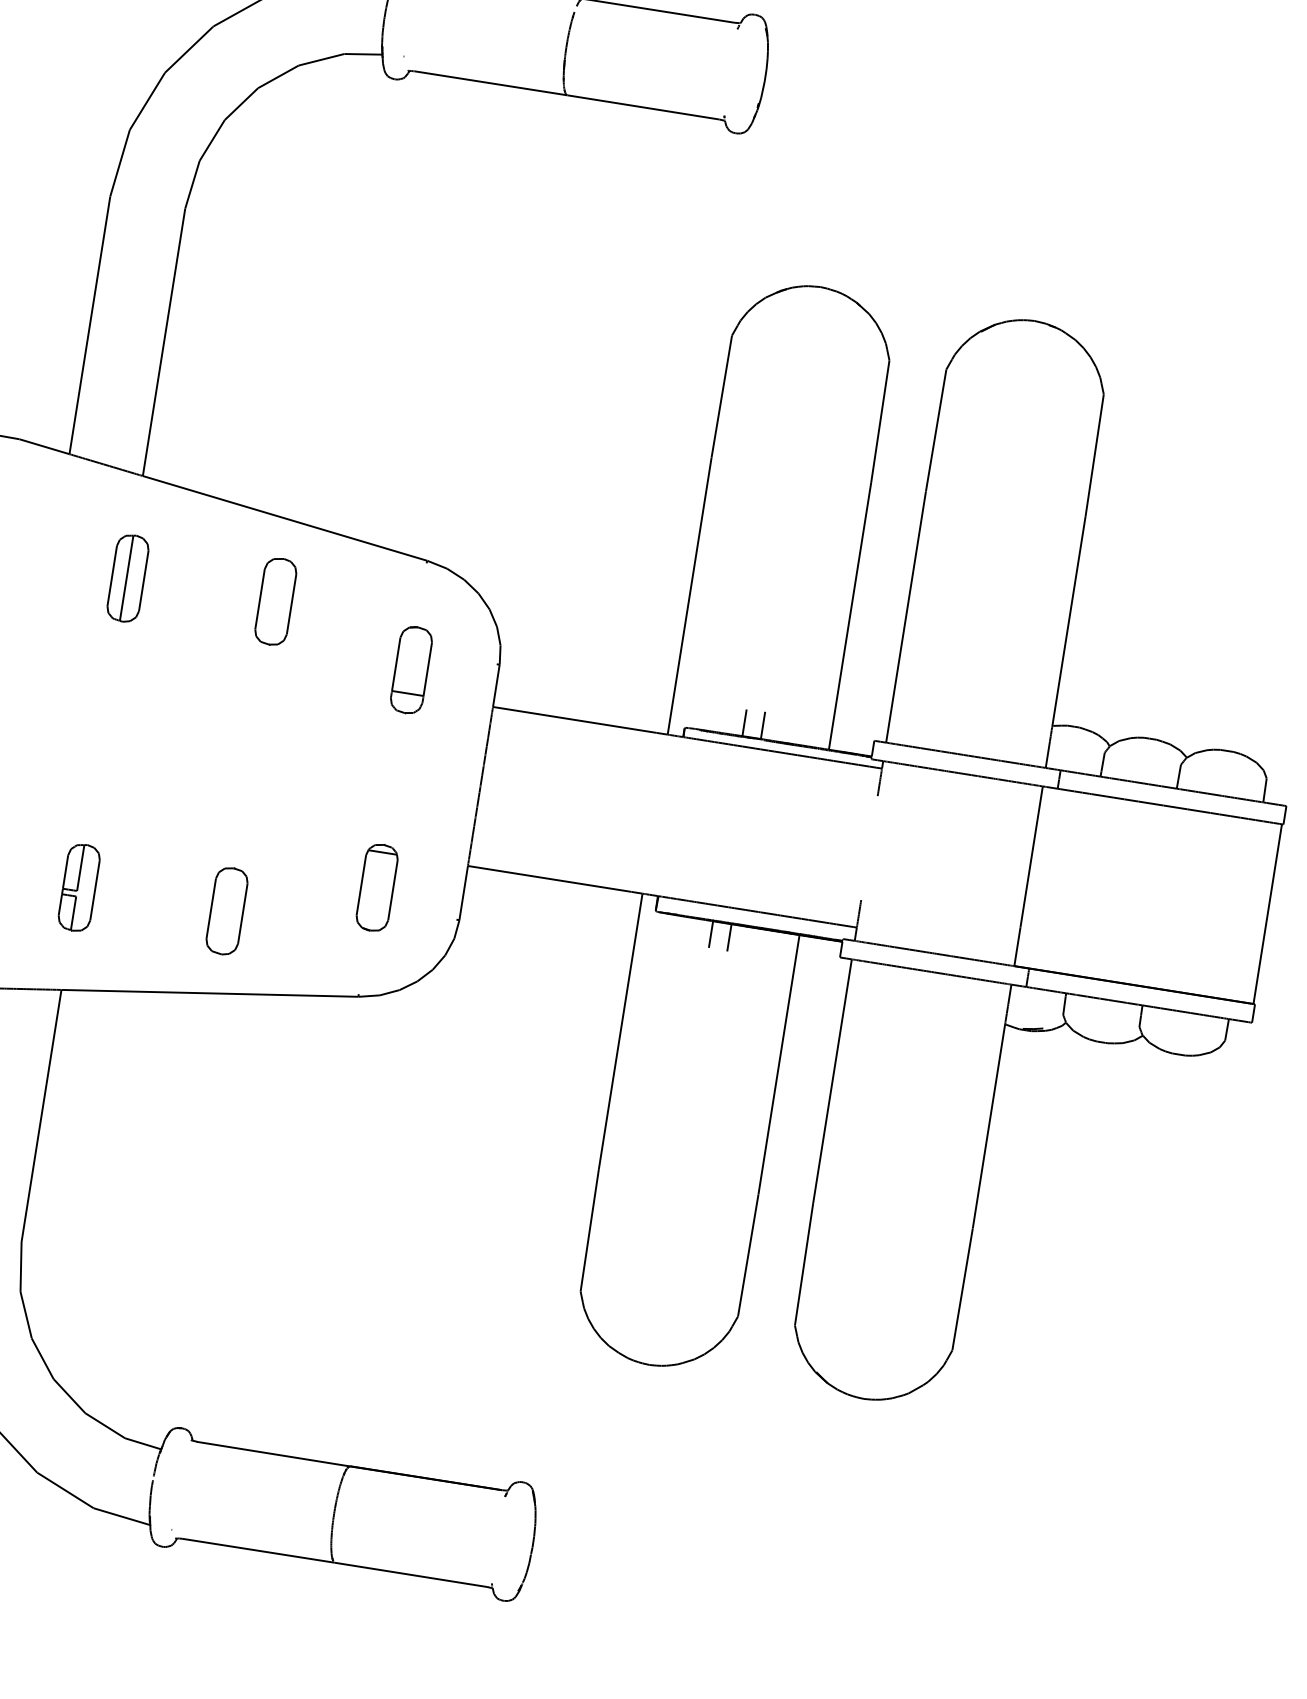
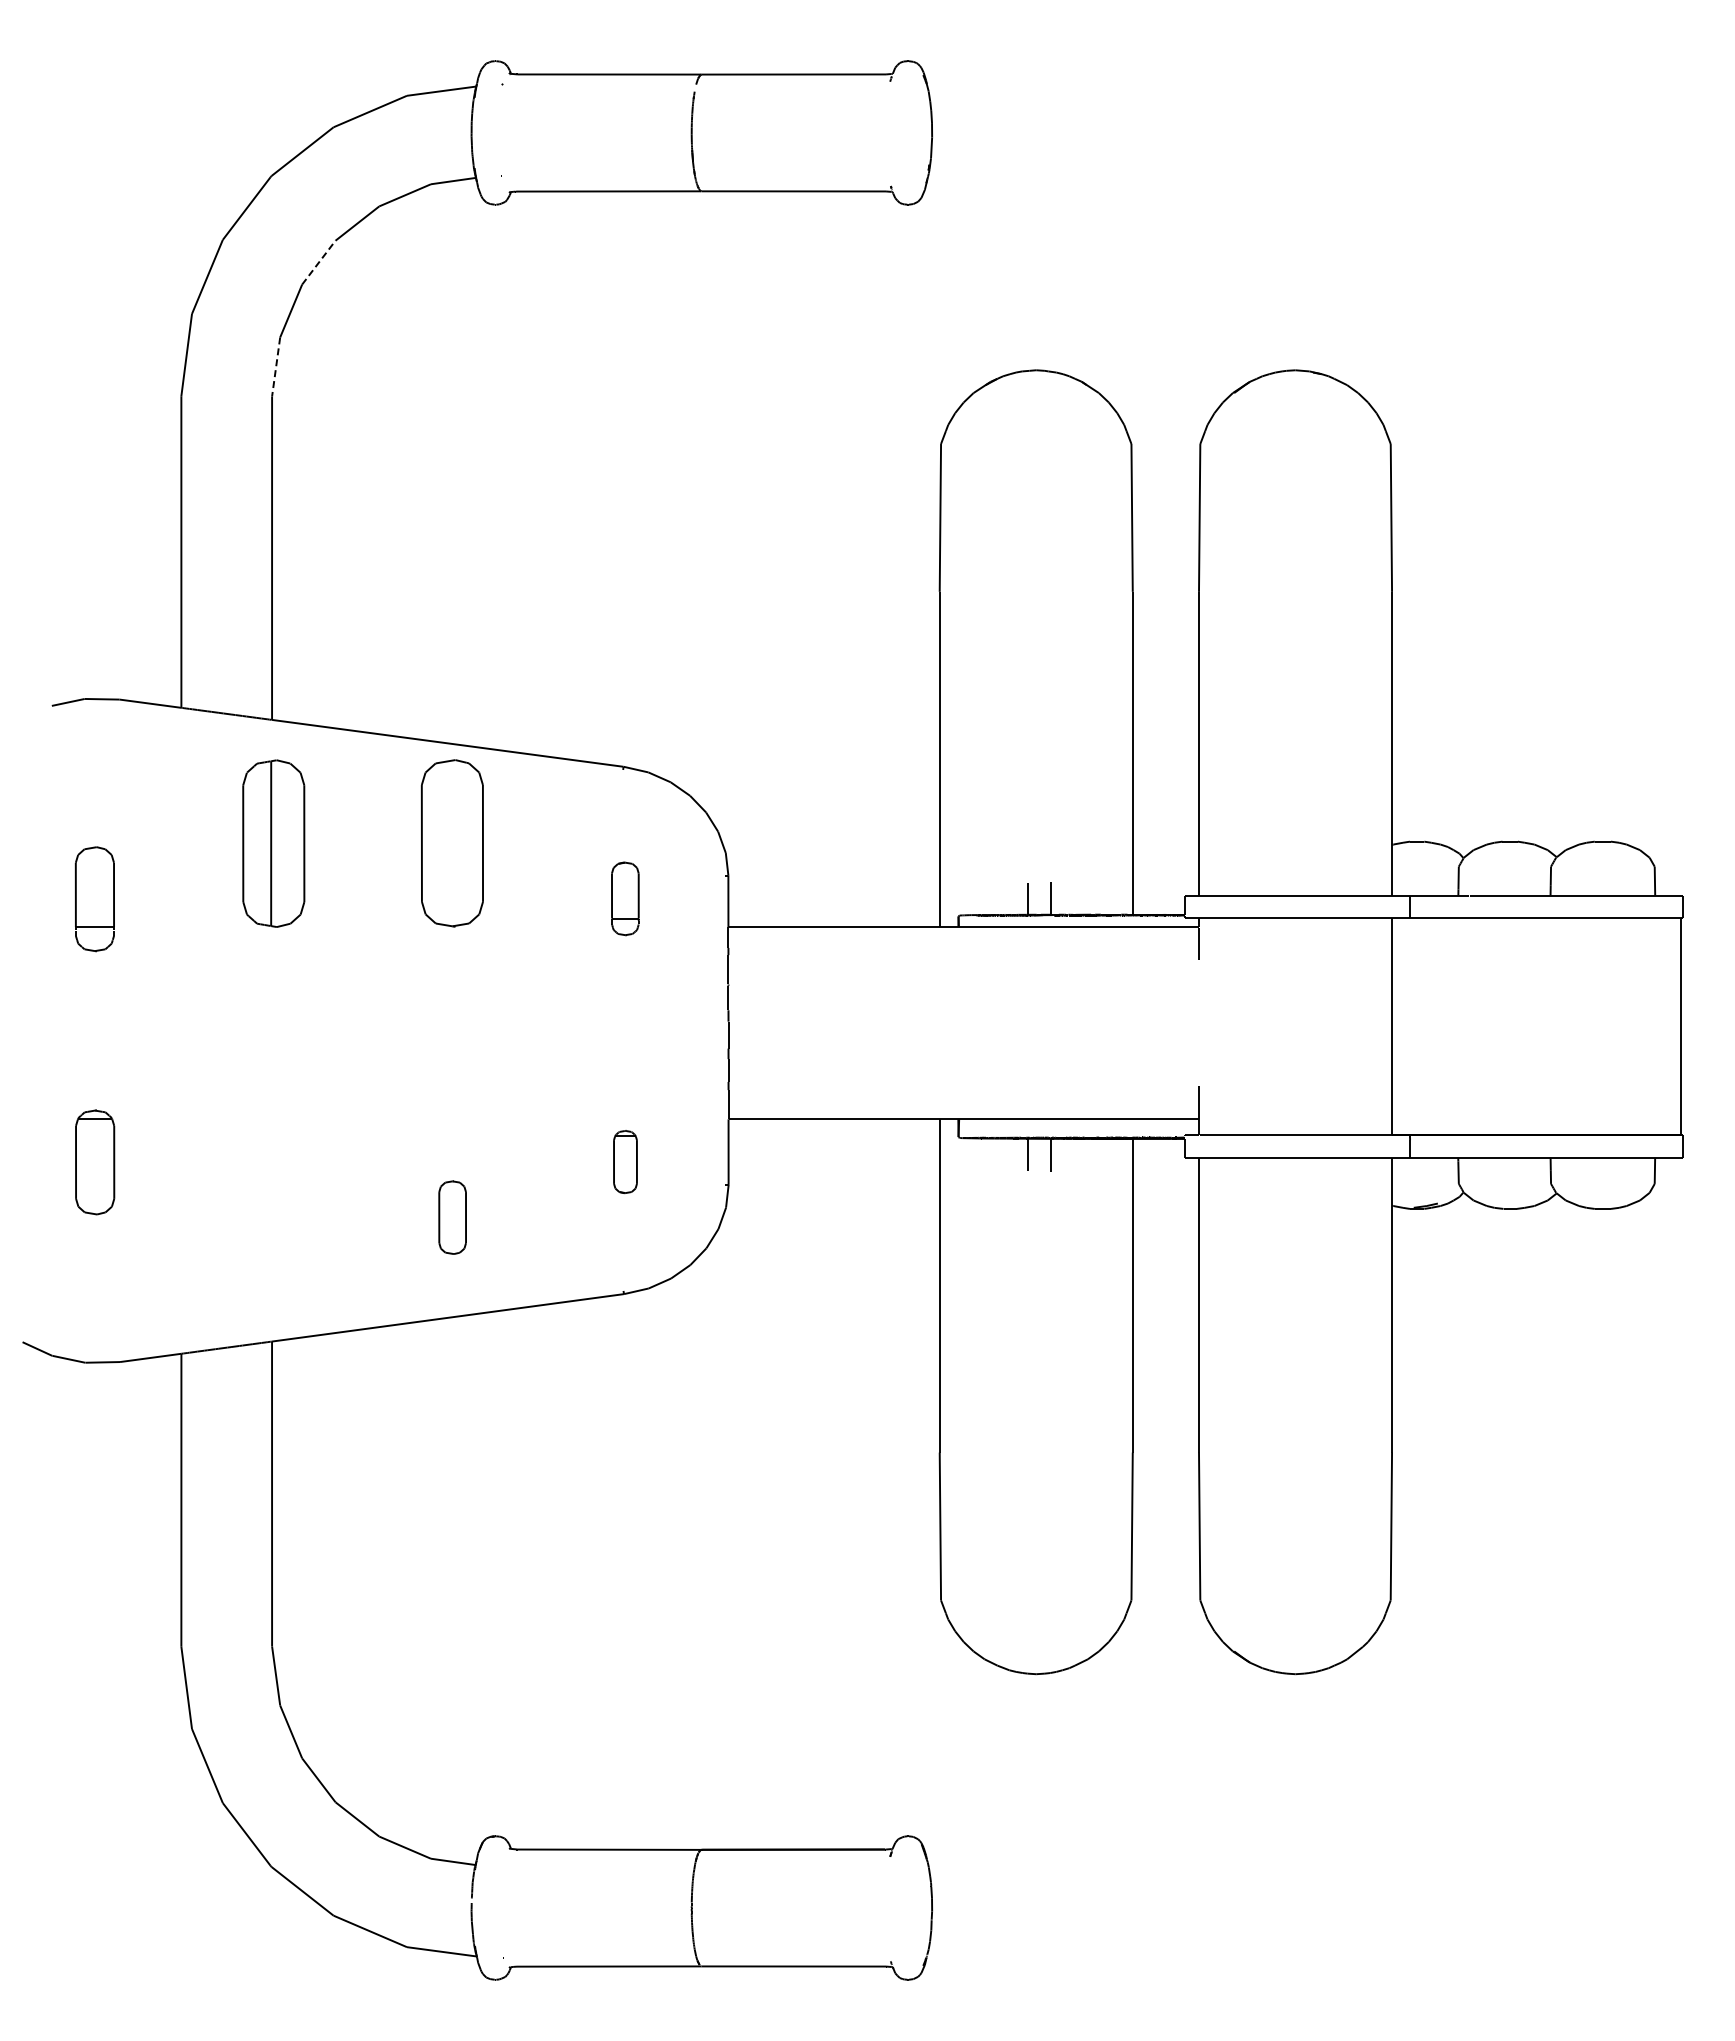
line: (241, 103) -> (318, 262), solid -> dashed
line: (192, 185) -> (276, 367), solid -> dashed
part: (127, 578) -> (273, 843), size x1.6
part: (275, 601) -> (452, 843), size x1.6
part: (411, 669) -> (625, 898), size x0.7
part: (78, 887) -> (273, 1217), removed
part: (377, 887) -> (625, 1161), size x0.6
part: (226, 911) -> (452, 1217), size x0.7

